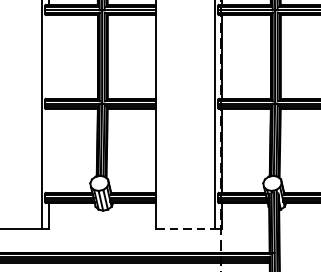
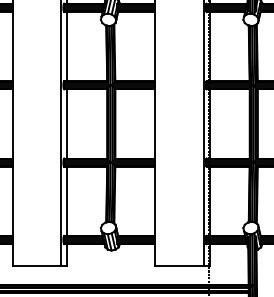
line: (49, 56) -> (67, 123), added
line: (49, 149) -> (67, 200), added
line: (186, 228) -> (180, 265), dashed -> solid

